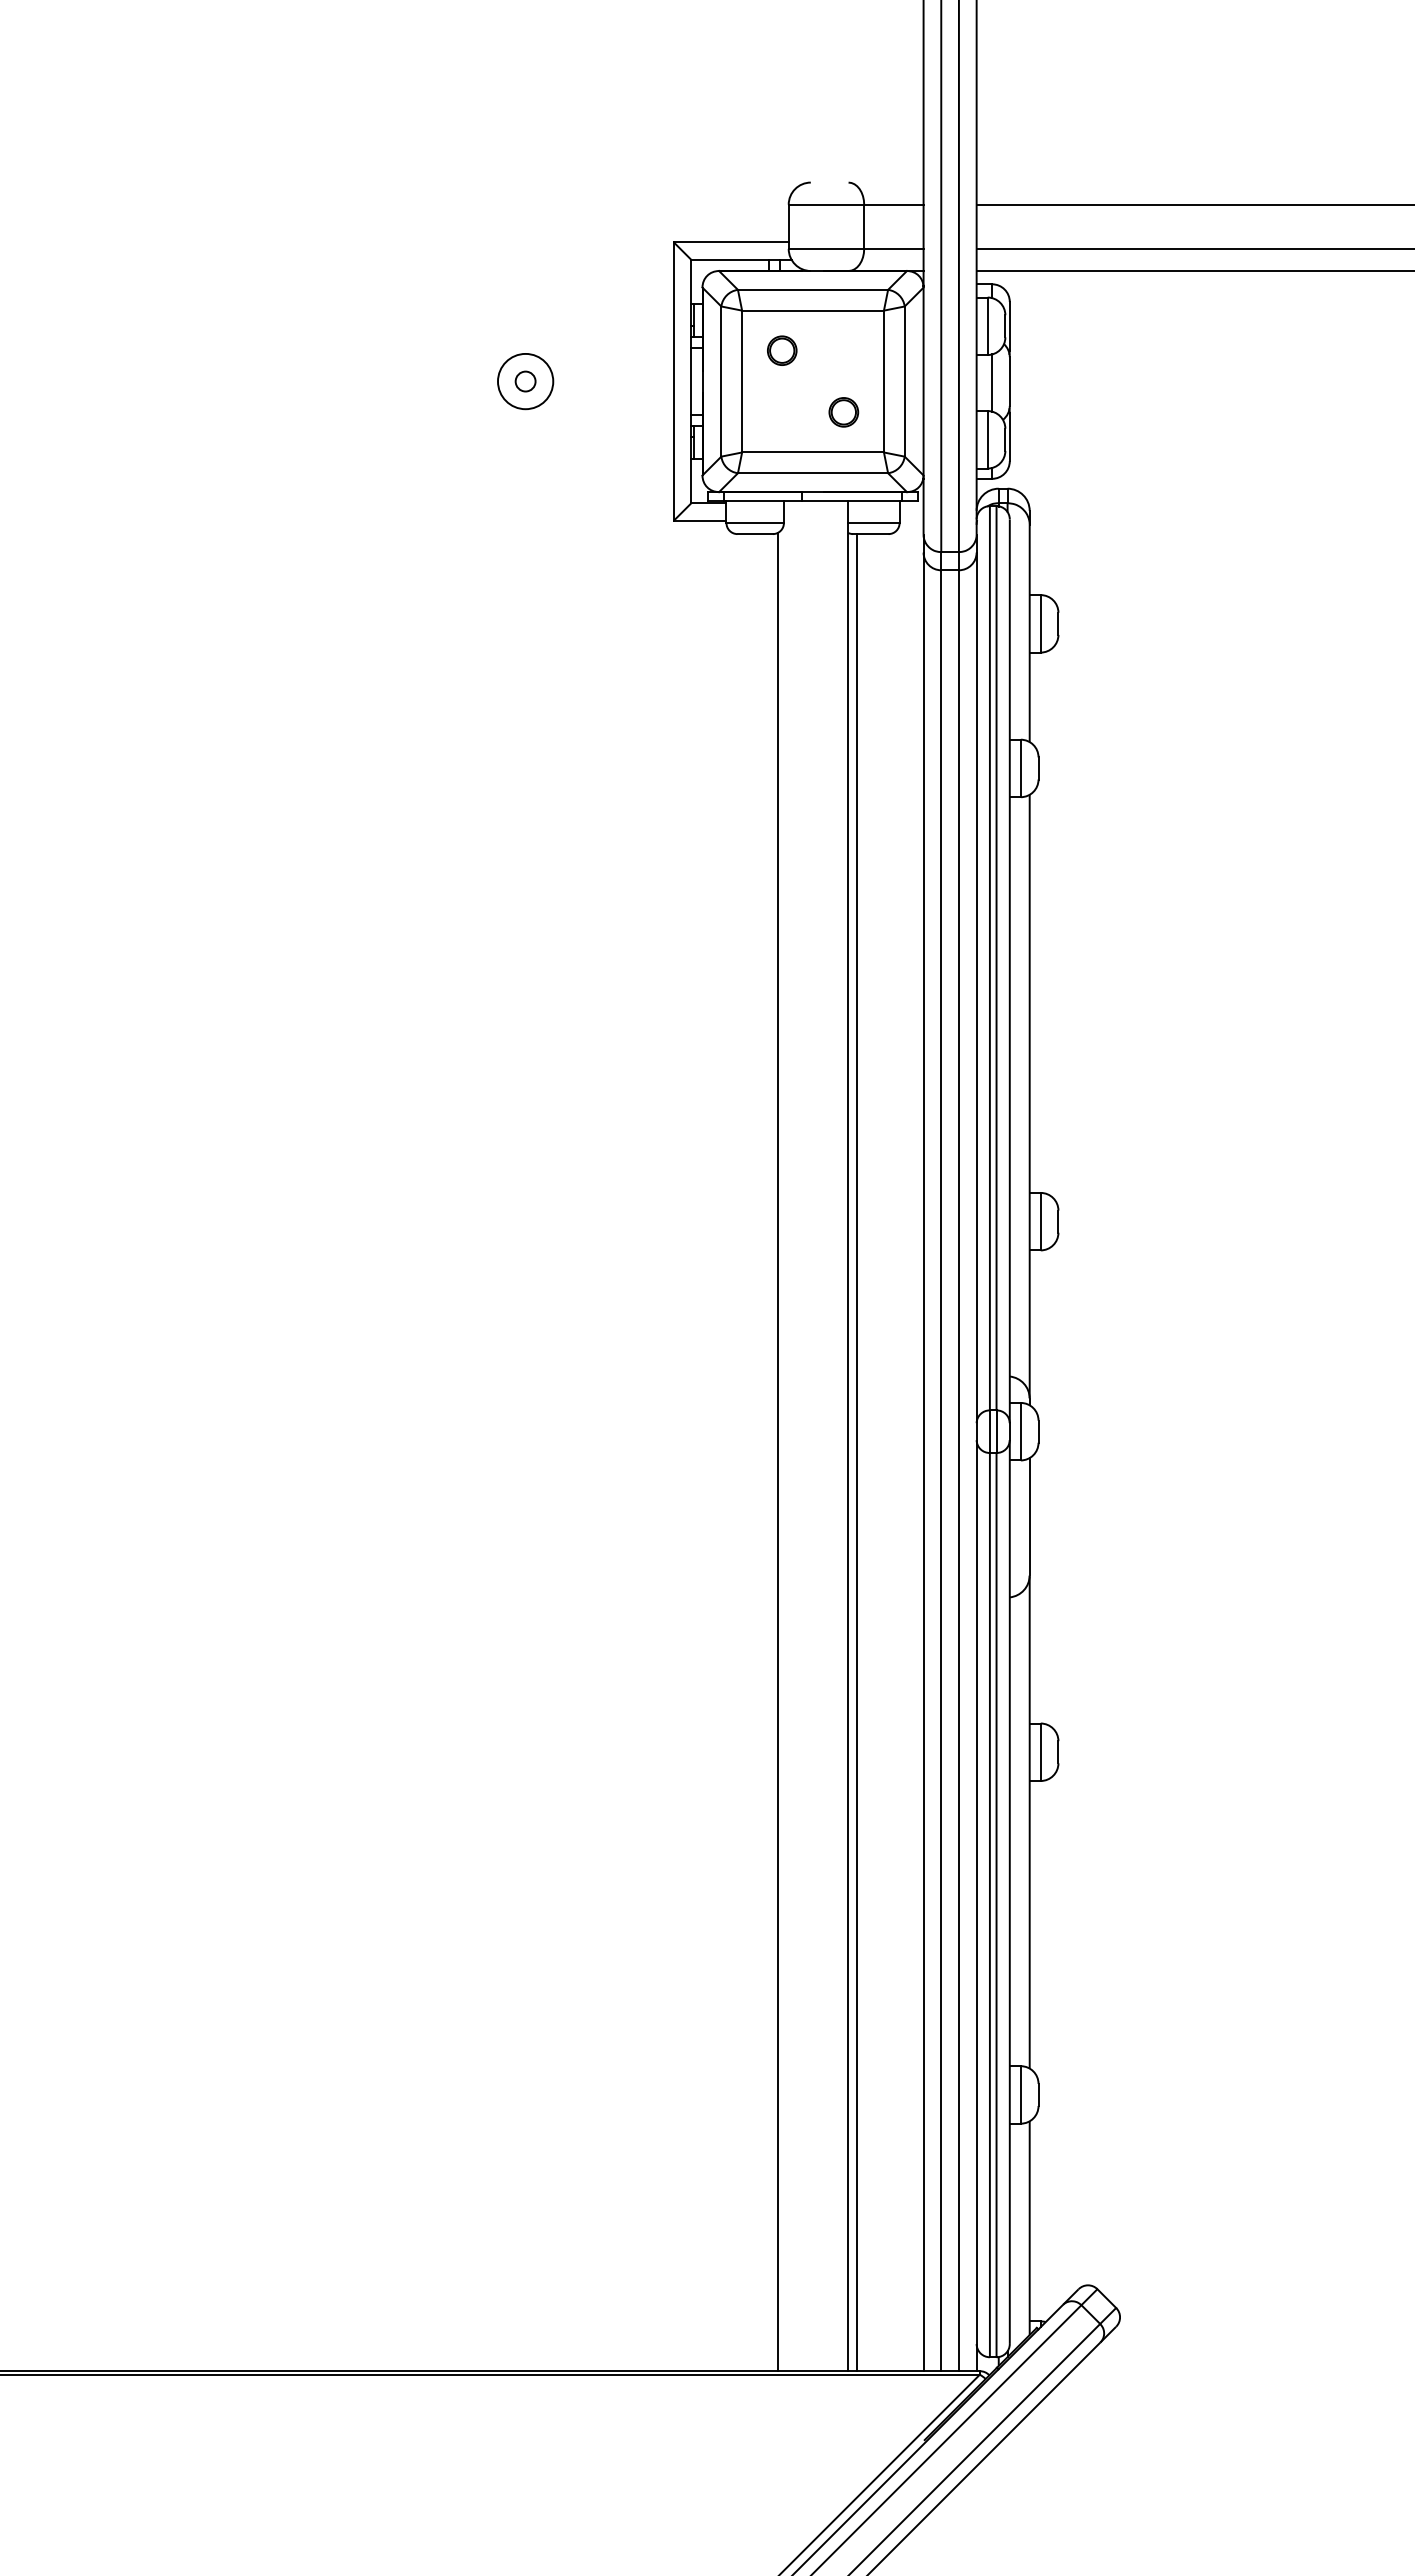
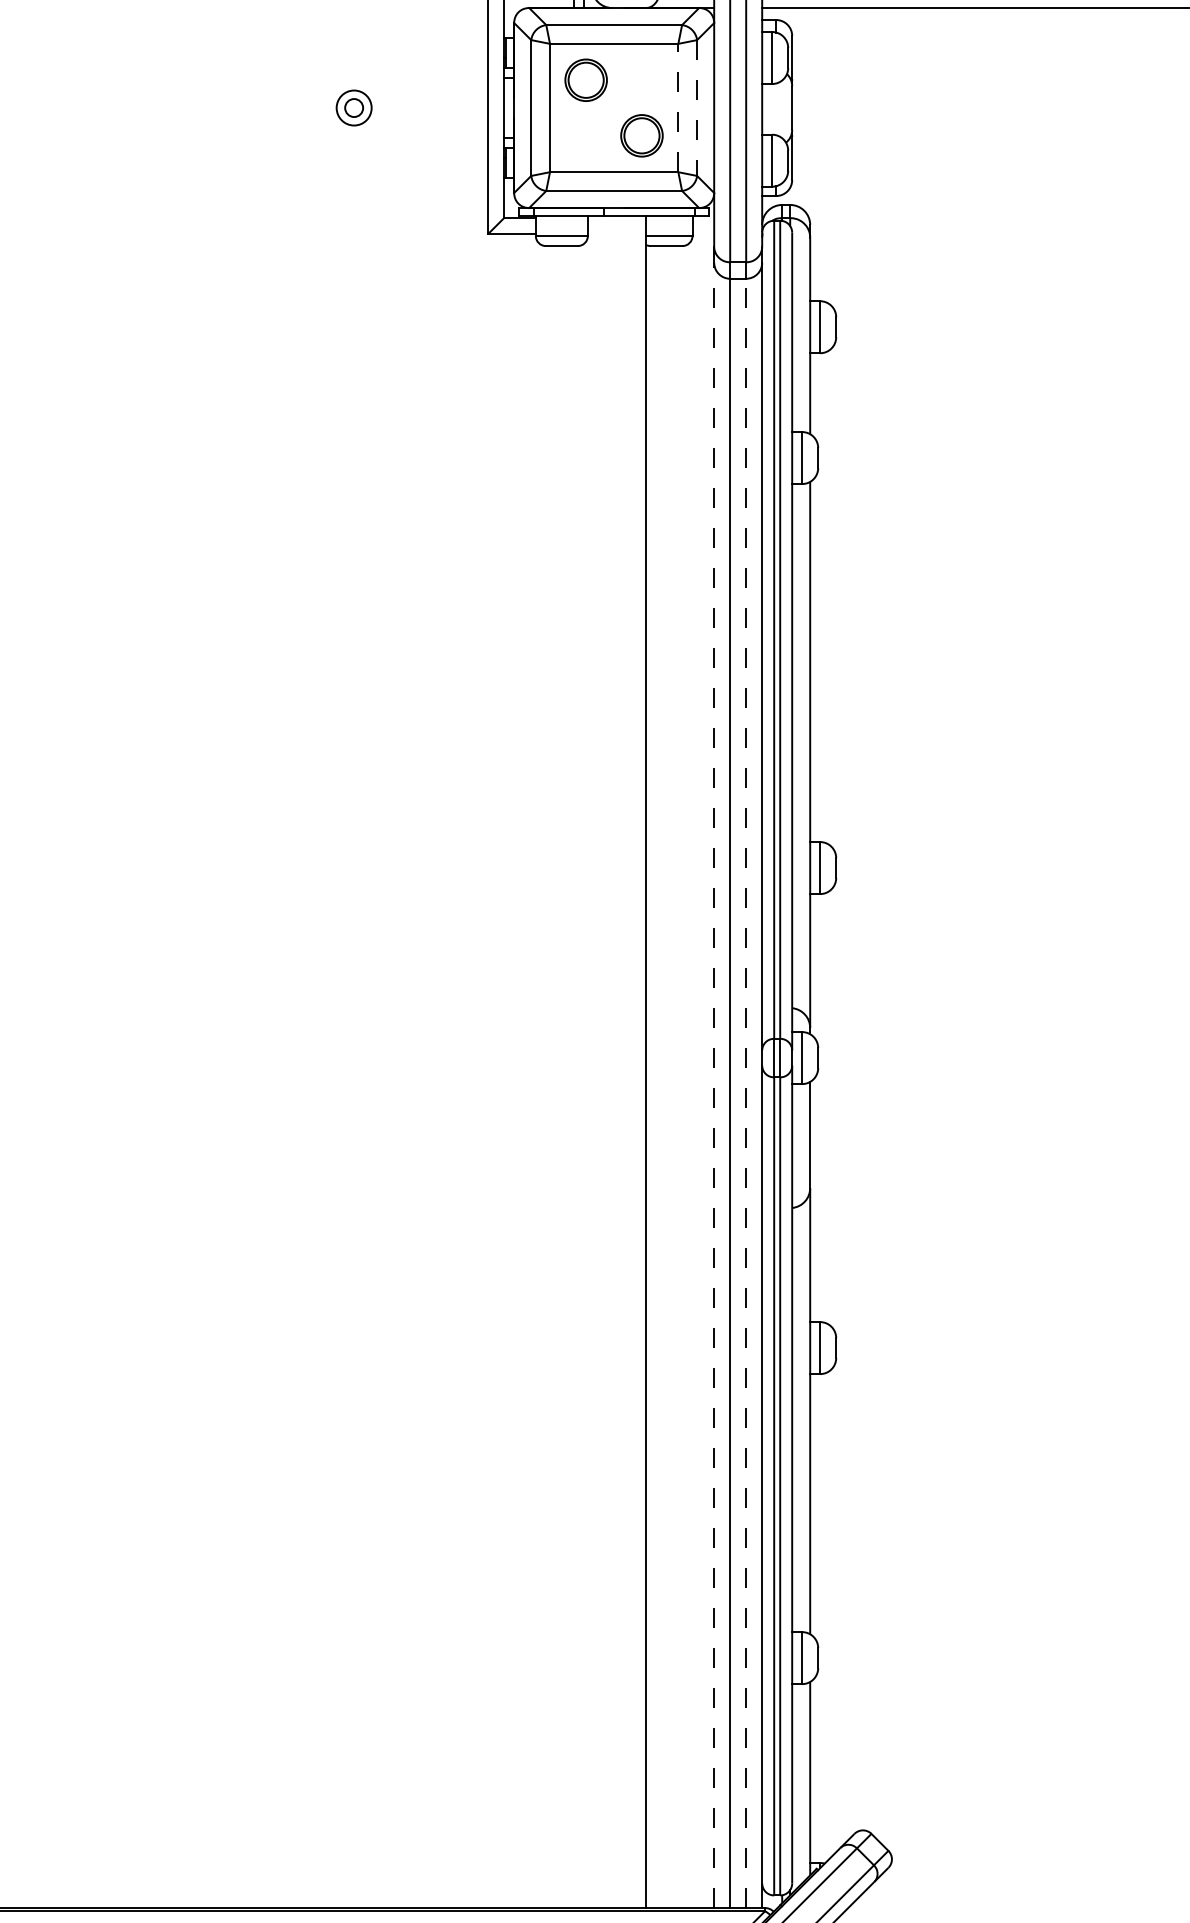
part: (782, 350) -> (586, 79), size x1.6
circle: (525, 381) -> (354, 107), size x0.7
line: (883, 381) -> (677, 107), solid -> dashed
line: (904, 382) -> (696, 108), solid -> dashed
line: (992, 382) -> (776, 108), removed
part: (843, 412) -> (641, 136), size x1.6
line: (777, 1452) -> (582, 1076), removed
line: (857, 1452) -> (654, 1076), removed
line: (923, 1461) -> (714, 1085), solid -> dashed
line: (958, 1470) -> (745, 1093), solid -> dashed

